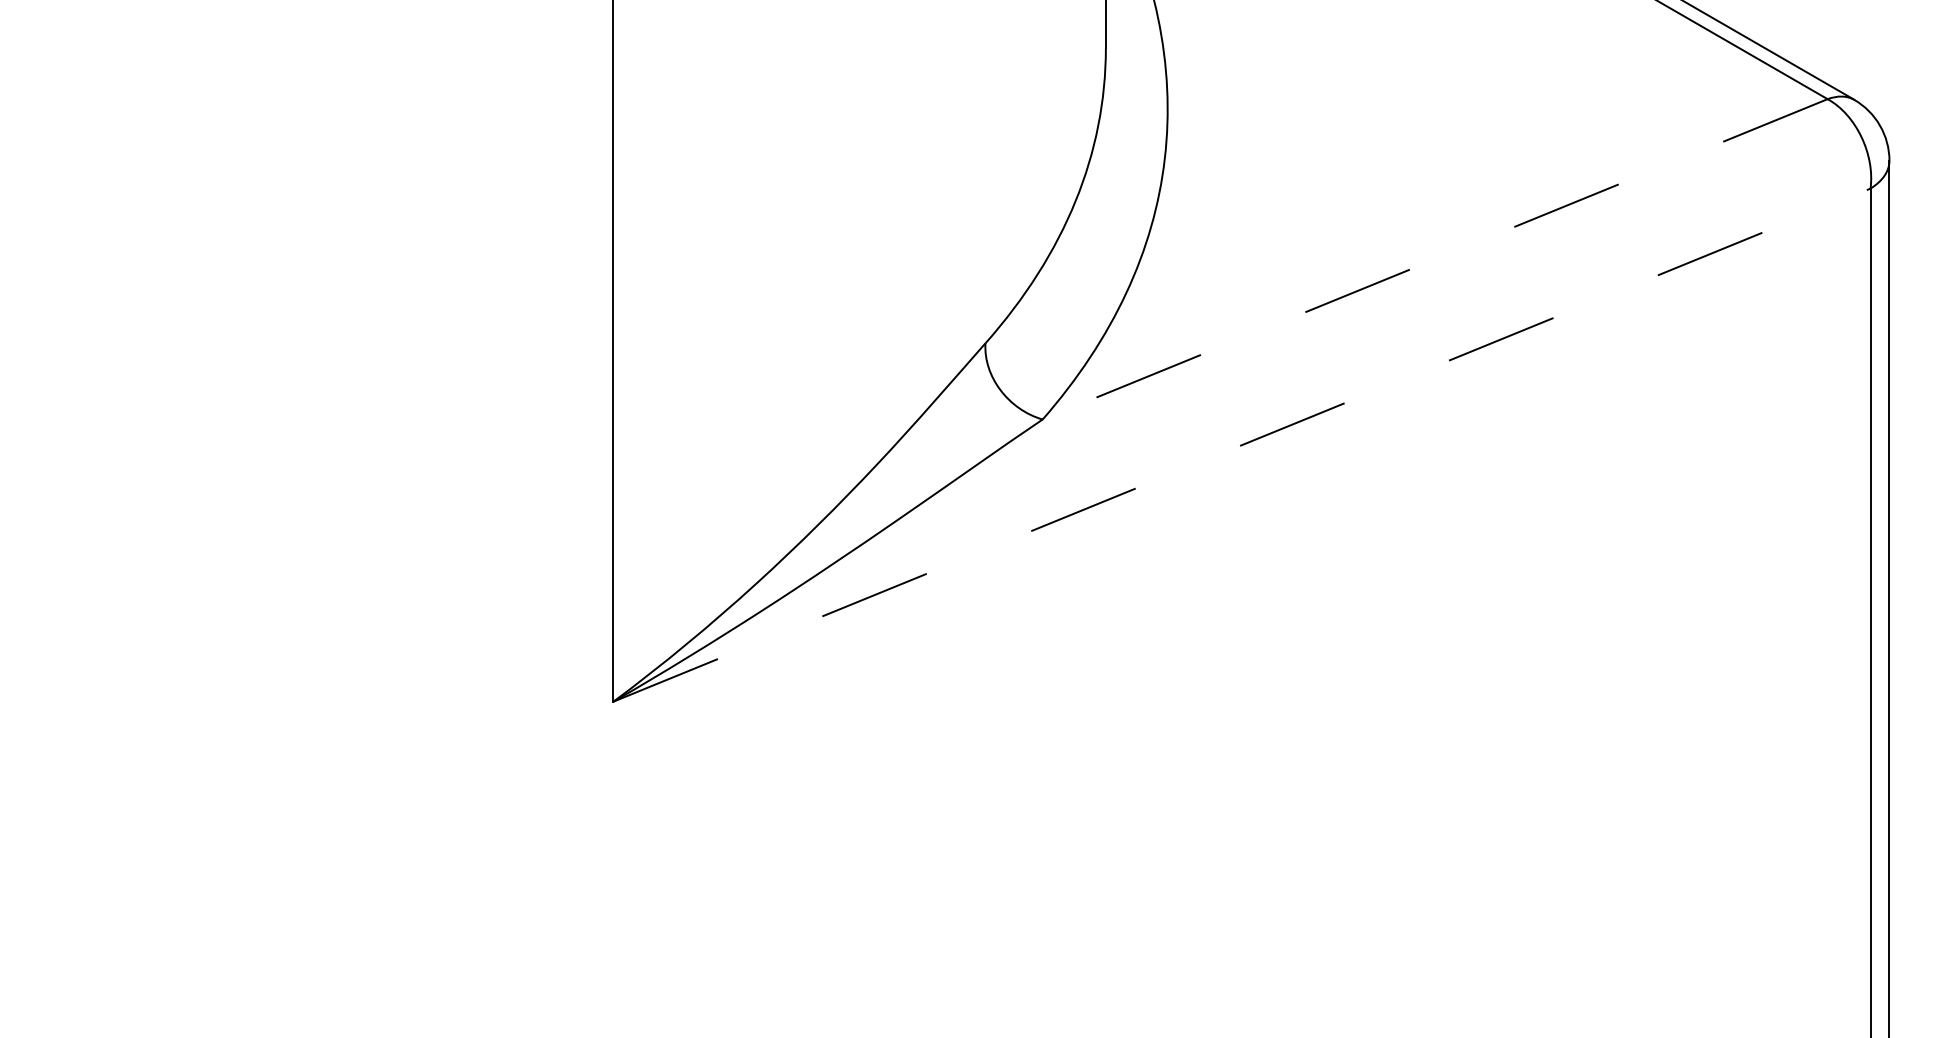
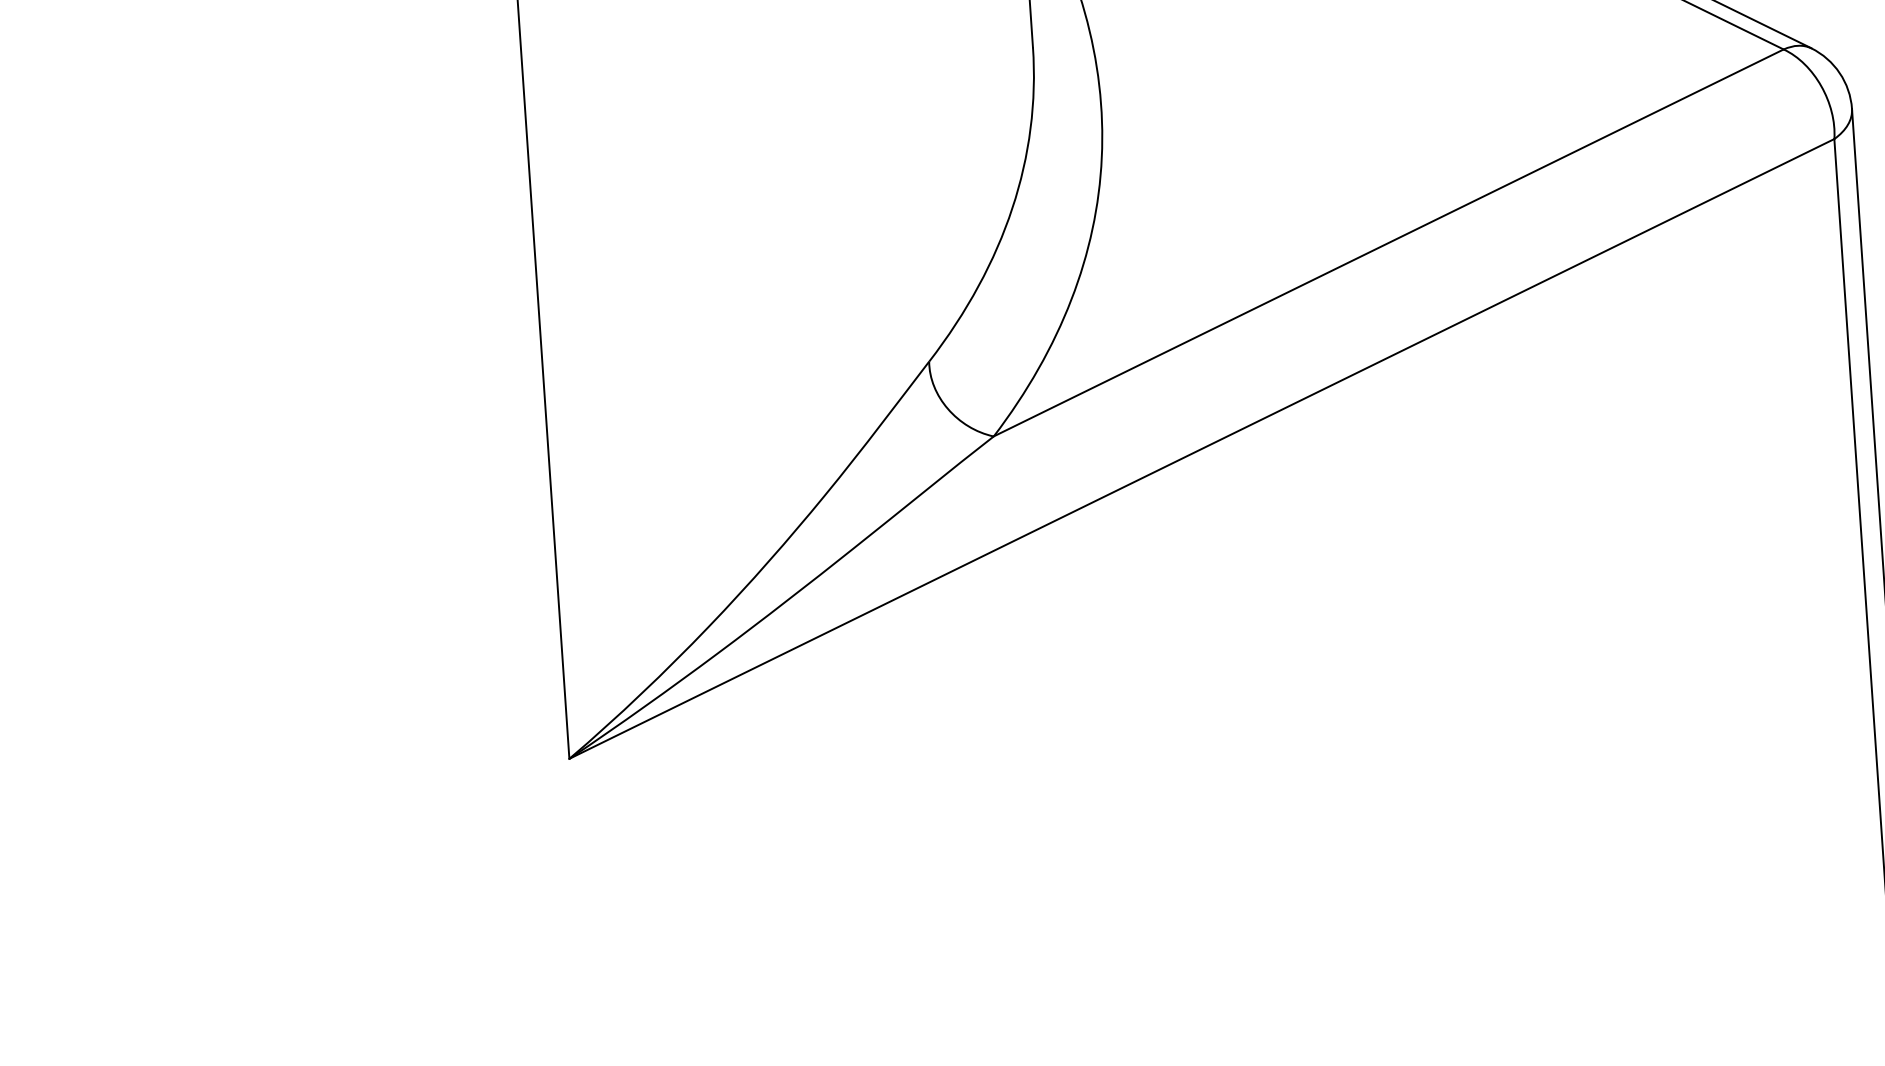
line: (1435, 259) -> (1389, 243), dashed -> solid
line: (1241, 445) -> (1201, 449), dashed -> solid

